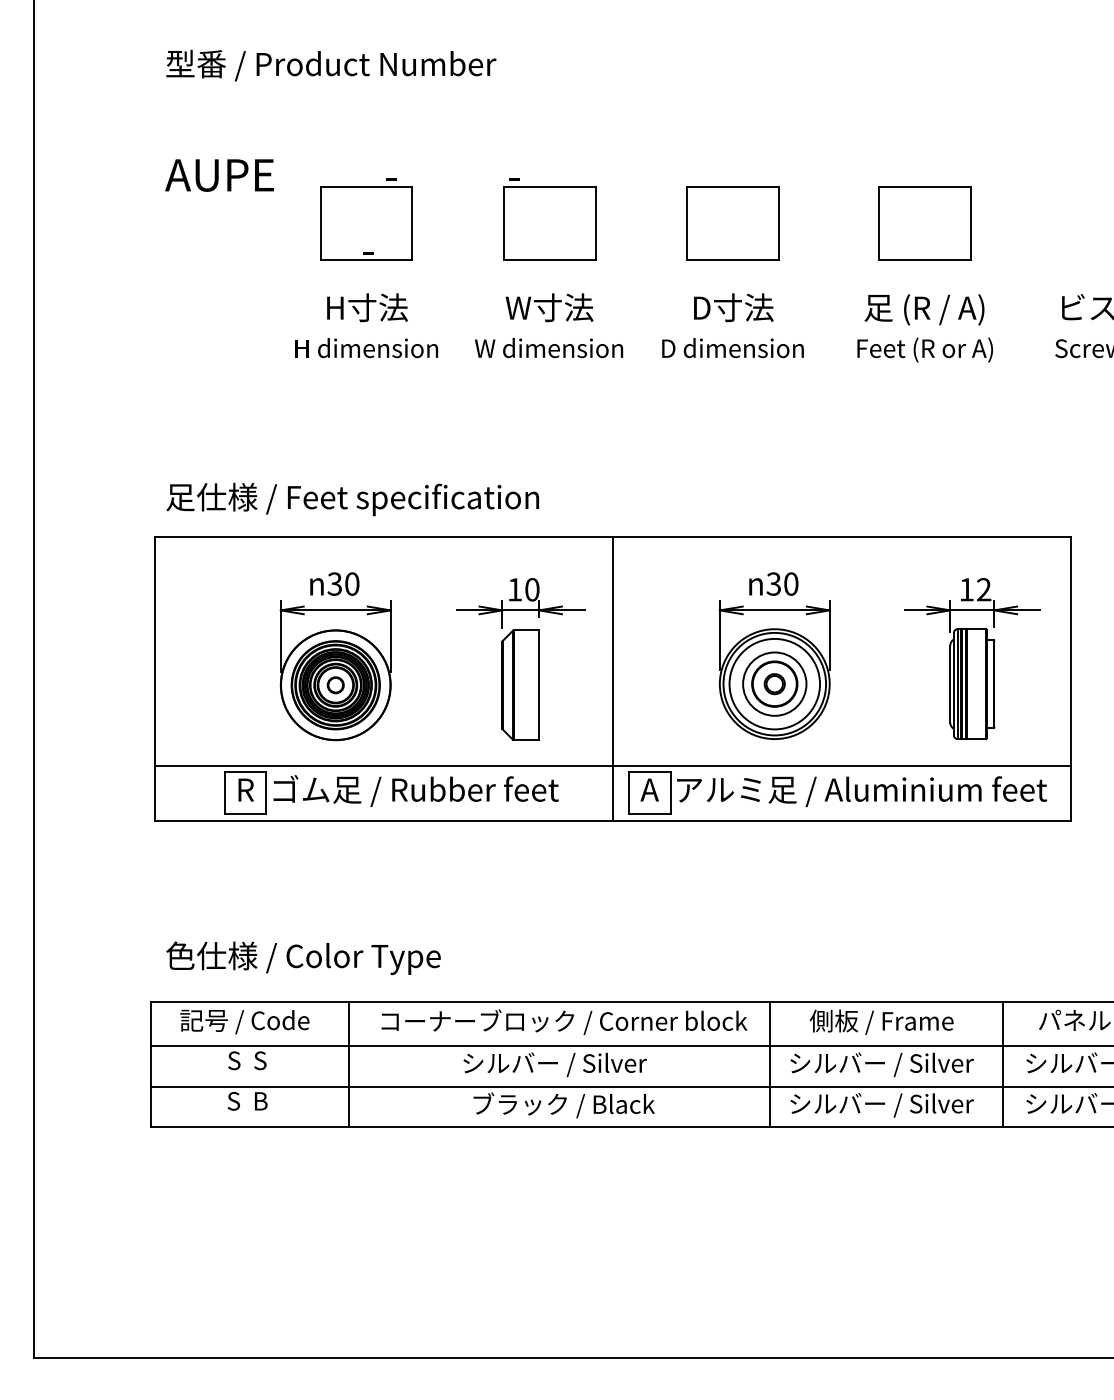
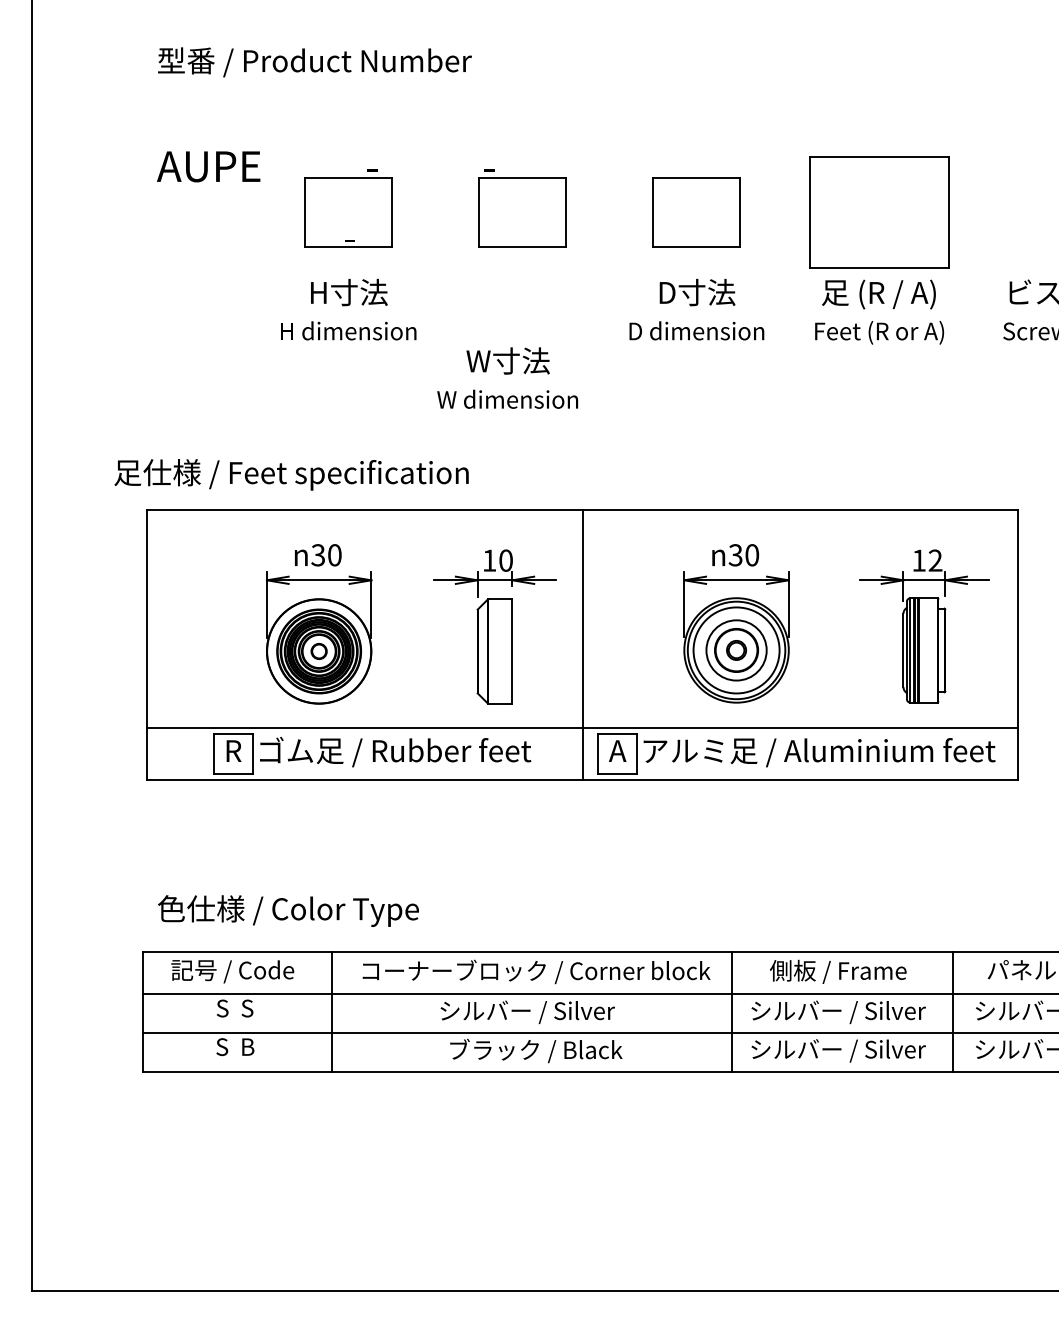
part: (924, 223) -> (878, 212), size x1.6
text: (549, 325) -> (508, 377), moved
text: (352, 499) -> (291, 474), moved

